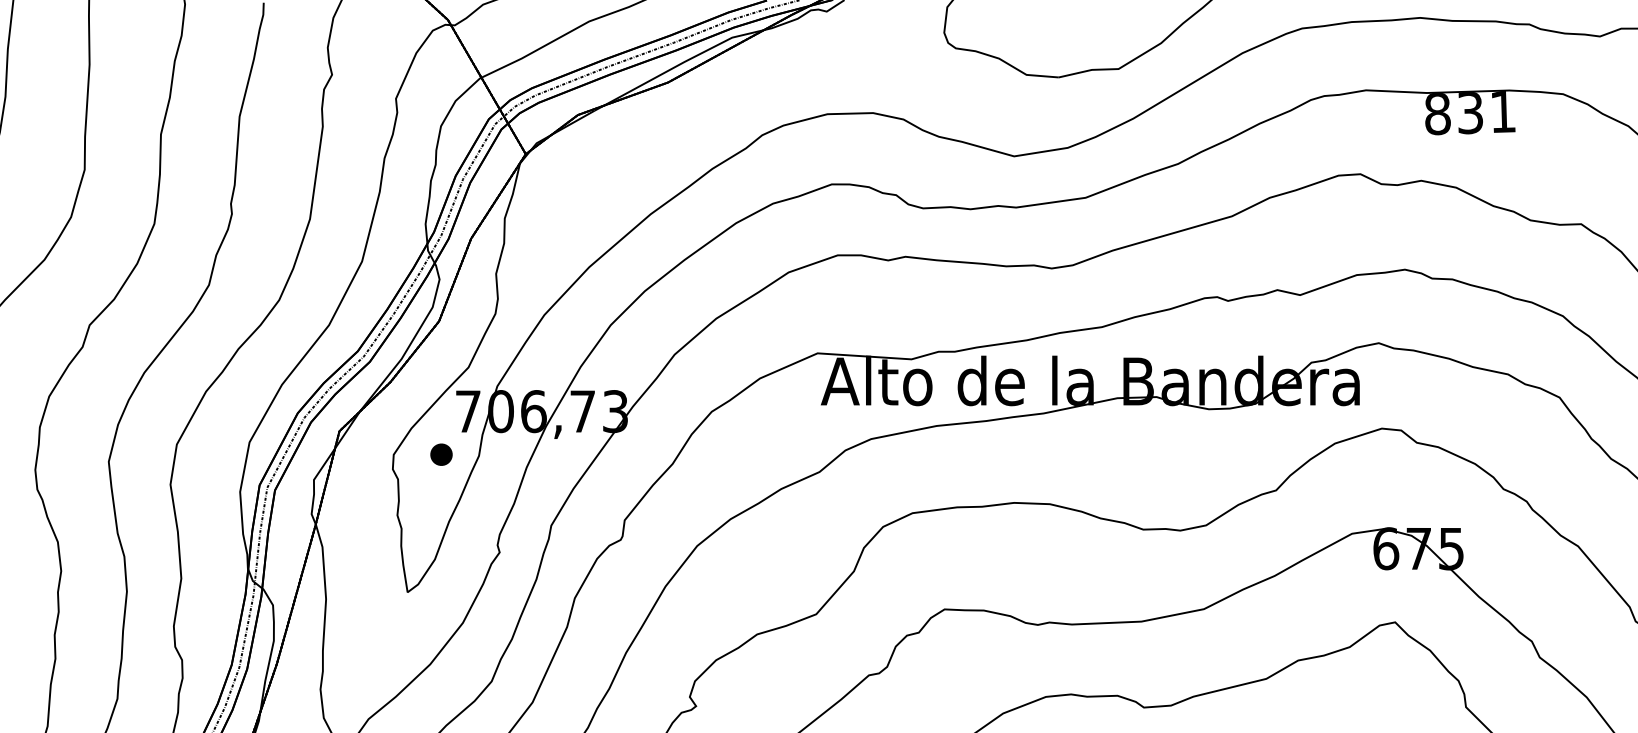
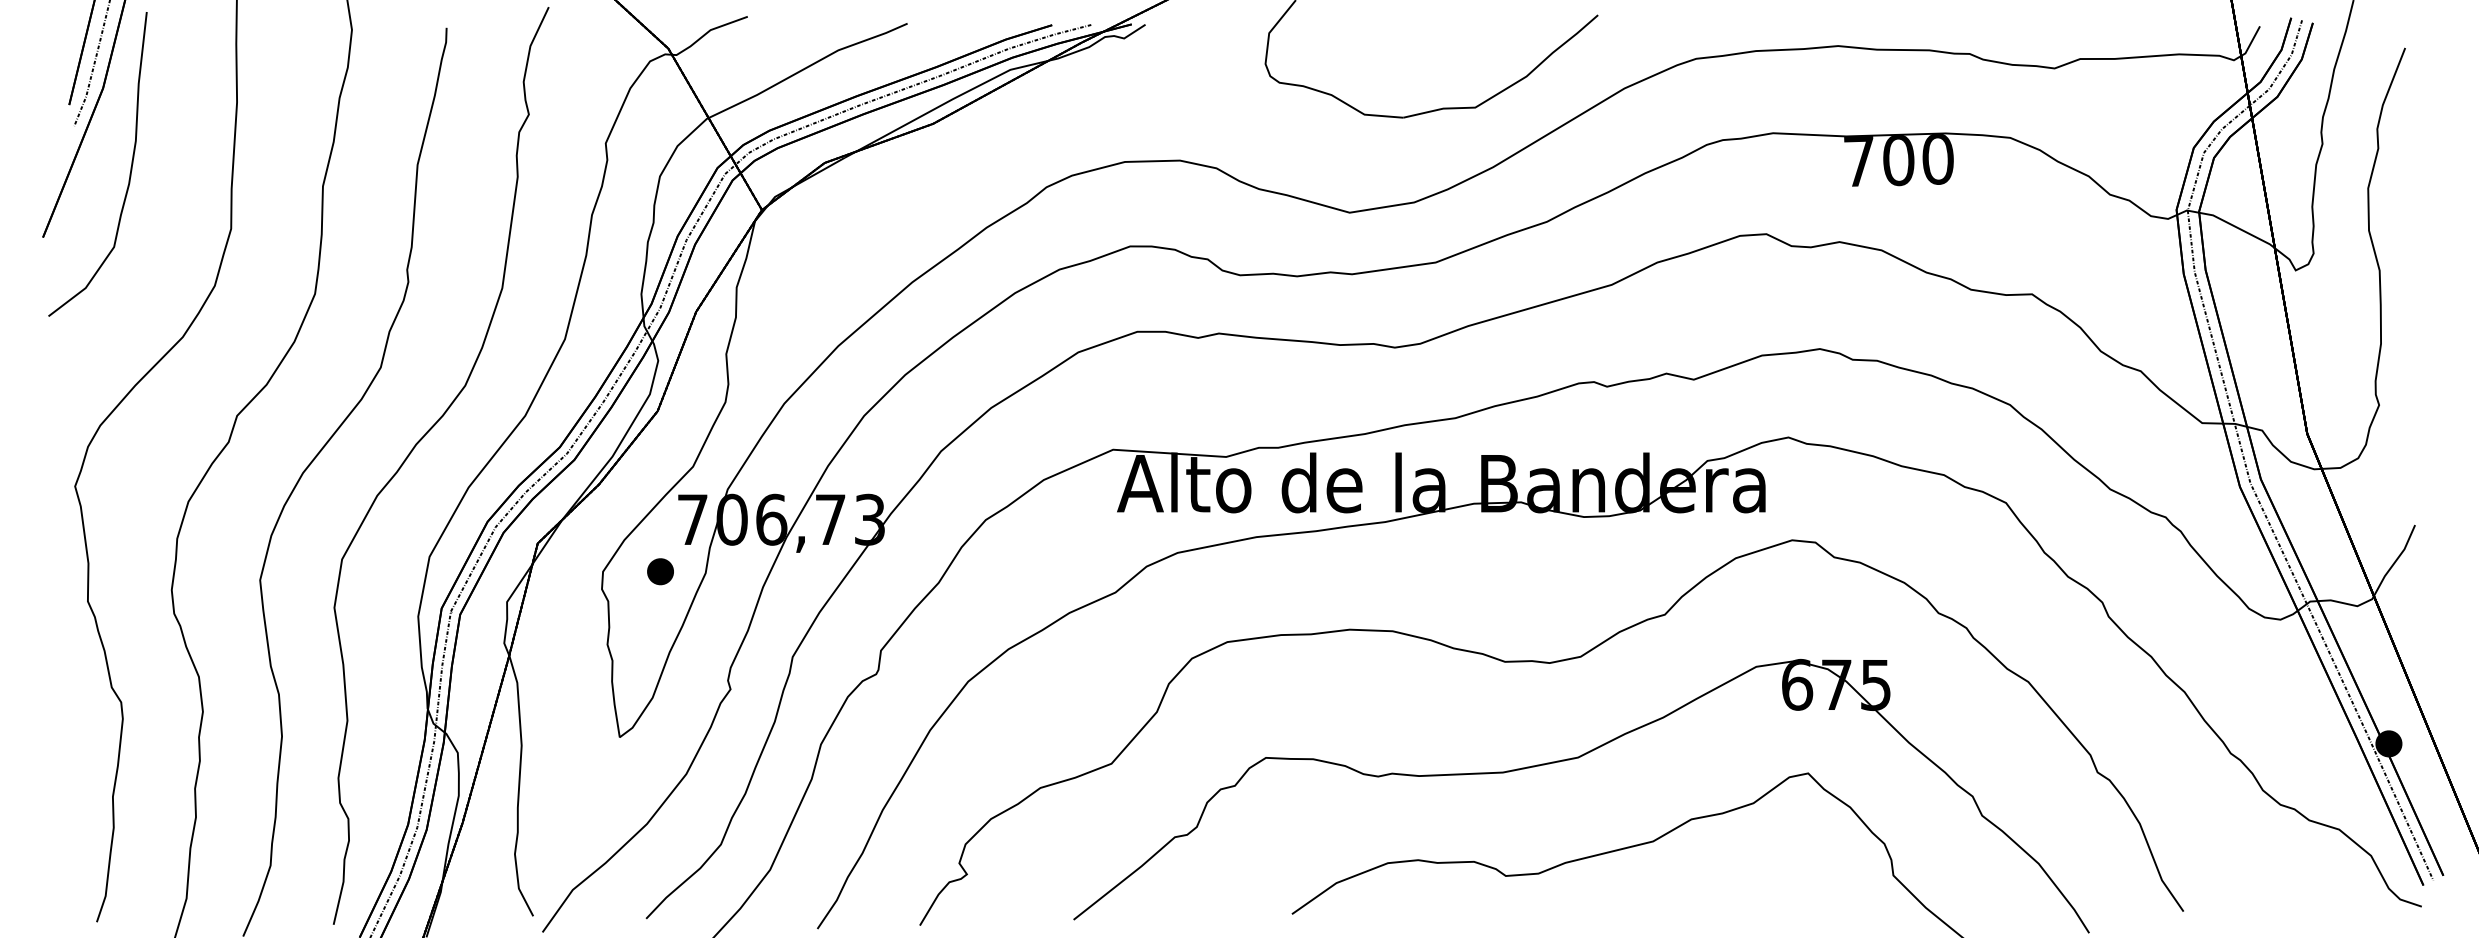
text: (1470, 112) -> (1898, 160), 831 -> 700

